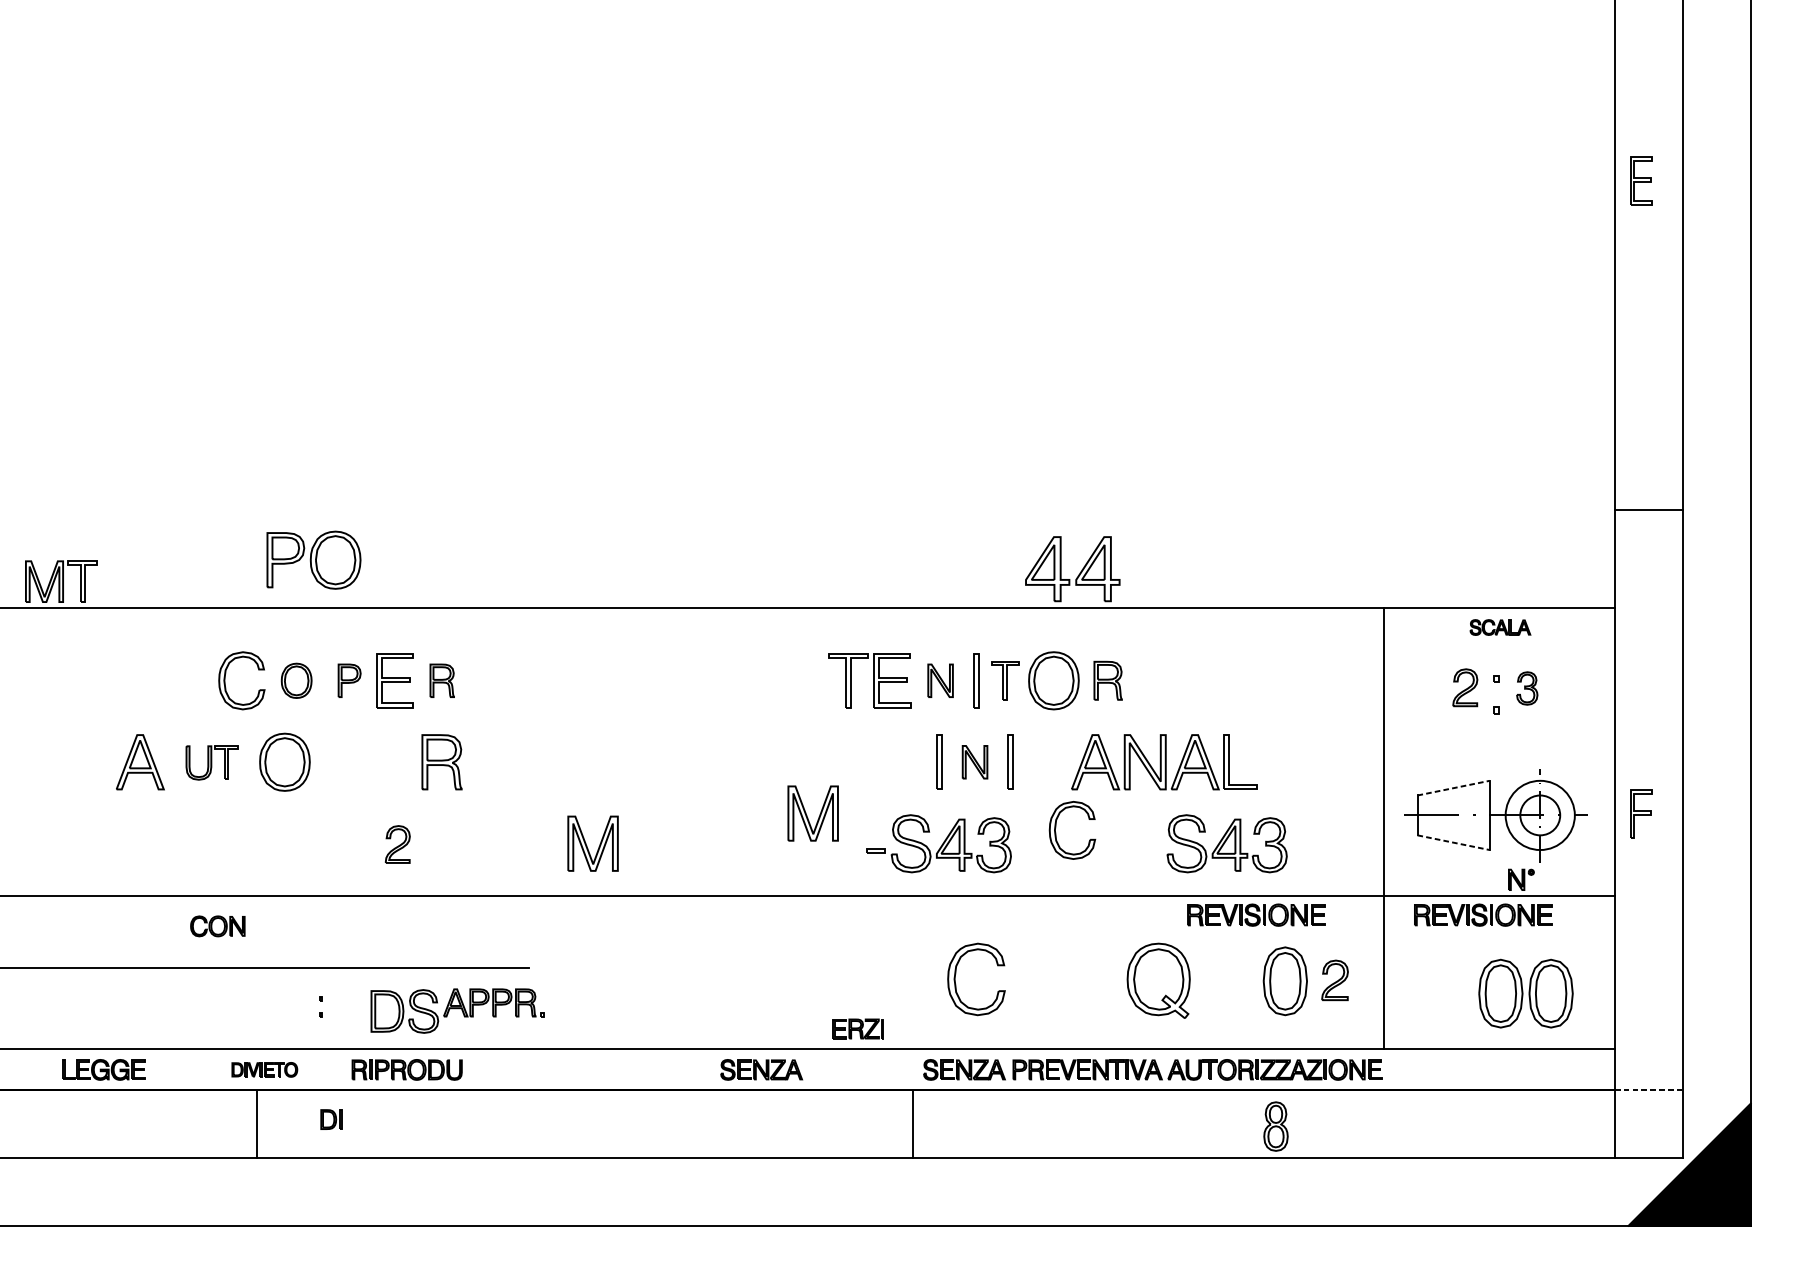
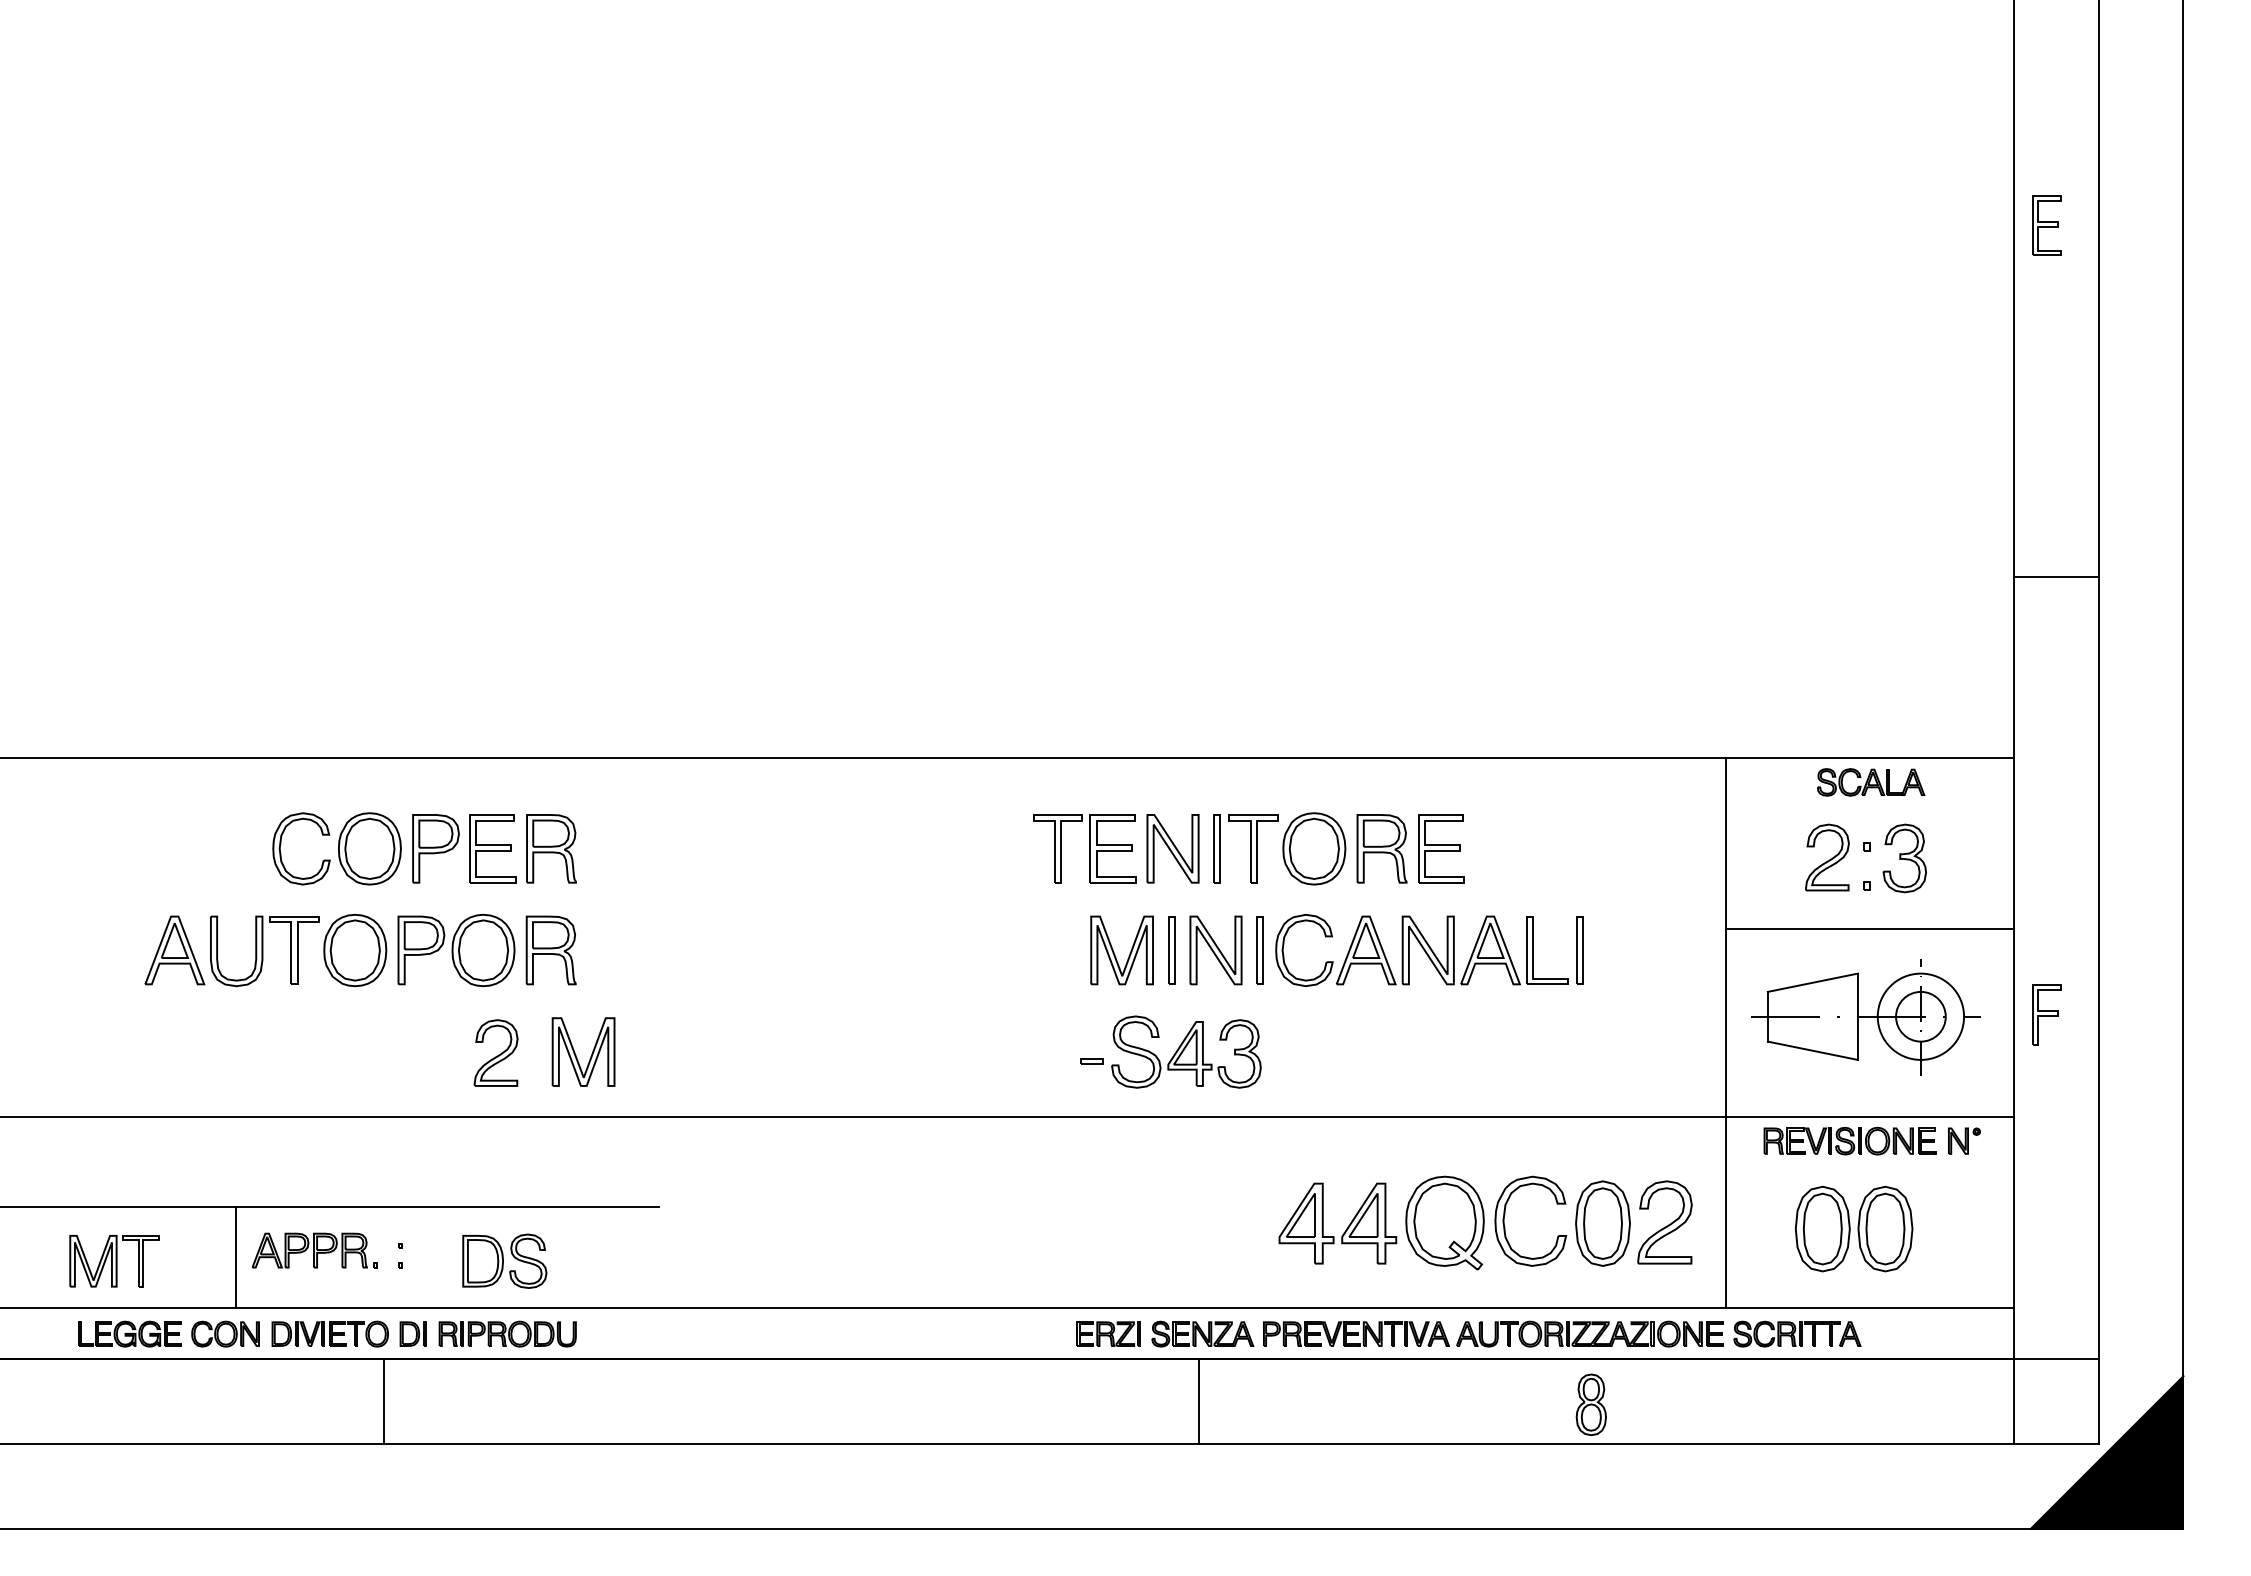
line: (1648, 510) -> (2056, 577), moved
part: (313, 560) -> (456, 950), moved
part: (1079, 573) -> (1346, 1228), moved
part: (61, 581) -> (114, 1261), moved
part: (1500, 627) -> (1871, 782), size x1.43
part: (296, 680) -> (369, 848), size x1.67
part: (349, 680) -> (435, 848), size x1.67
part: (442, 680) -> (551, 848), size x1.67
part: (940, 680) -> (1172, 848), size x1.67
part: (1005, 680) -> (1253, 848), size x1.43
part: (1107, 680) -> (1381, 848), size x1.43
part: (1155, 680) -> (1441, 848), added
part: (1465, 687) -> (1827, 857), size x1.43
part: (1527, 688) -> (1904, 858), size x1.67
line: (1499, 745) -> (1870, 929), added
part: (974, 762) -> (1215, 950), size x1.67
part: (1266, 762) -> (1579, 950), added
part: (212, 763) -> (264, 951), size x1.67
line: (1453, 787) -> (1812, 982), dashed -> solid
part: (807, 816) -> (1115, 954), moved
part: (1056, 826) -> (1284, 945), moved
line: (1453, 842) -> (1812, 1050), dashed -> solid
part: (1227, 843) -> (1530, 1051), removed
part: (397, 844) -> (495, 1052), size x1.43
part: (586, 844) -> (575, 1052), moved
part: (1521, 879) -> (1964, 1140), moved
part: (1256, 914) -> (1566, 1140), removed
part: (217, 925) -> (225, 1333), moved
part: (956, 973) -> (1505, 1214), moved
part: (1334, 980) -> (1664, 1222), size x1.67
part: (1526, 993) -> (1854, 1228), moved
part: (493, 1002) -> (314, 1250), moved
line: (188, 1008) -> (235, 1257), added
part: (858, 1028) -> (1108, 1333), moved
part: (264, 1069) -> (329, 1333), size x1.43
part: (761, 1069) -> (949, 1333), removed
part: (1441, 1069) -> (1797, 1333), added
line: (1648, 1090) -> (2056, 1359), dashed -> solid
part: (330, 1119) -> (412, 1333), moved
line: (257, 1123) -> (384, 1401), moved
line: (912, 1123) -> (1199, 1401), moved

